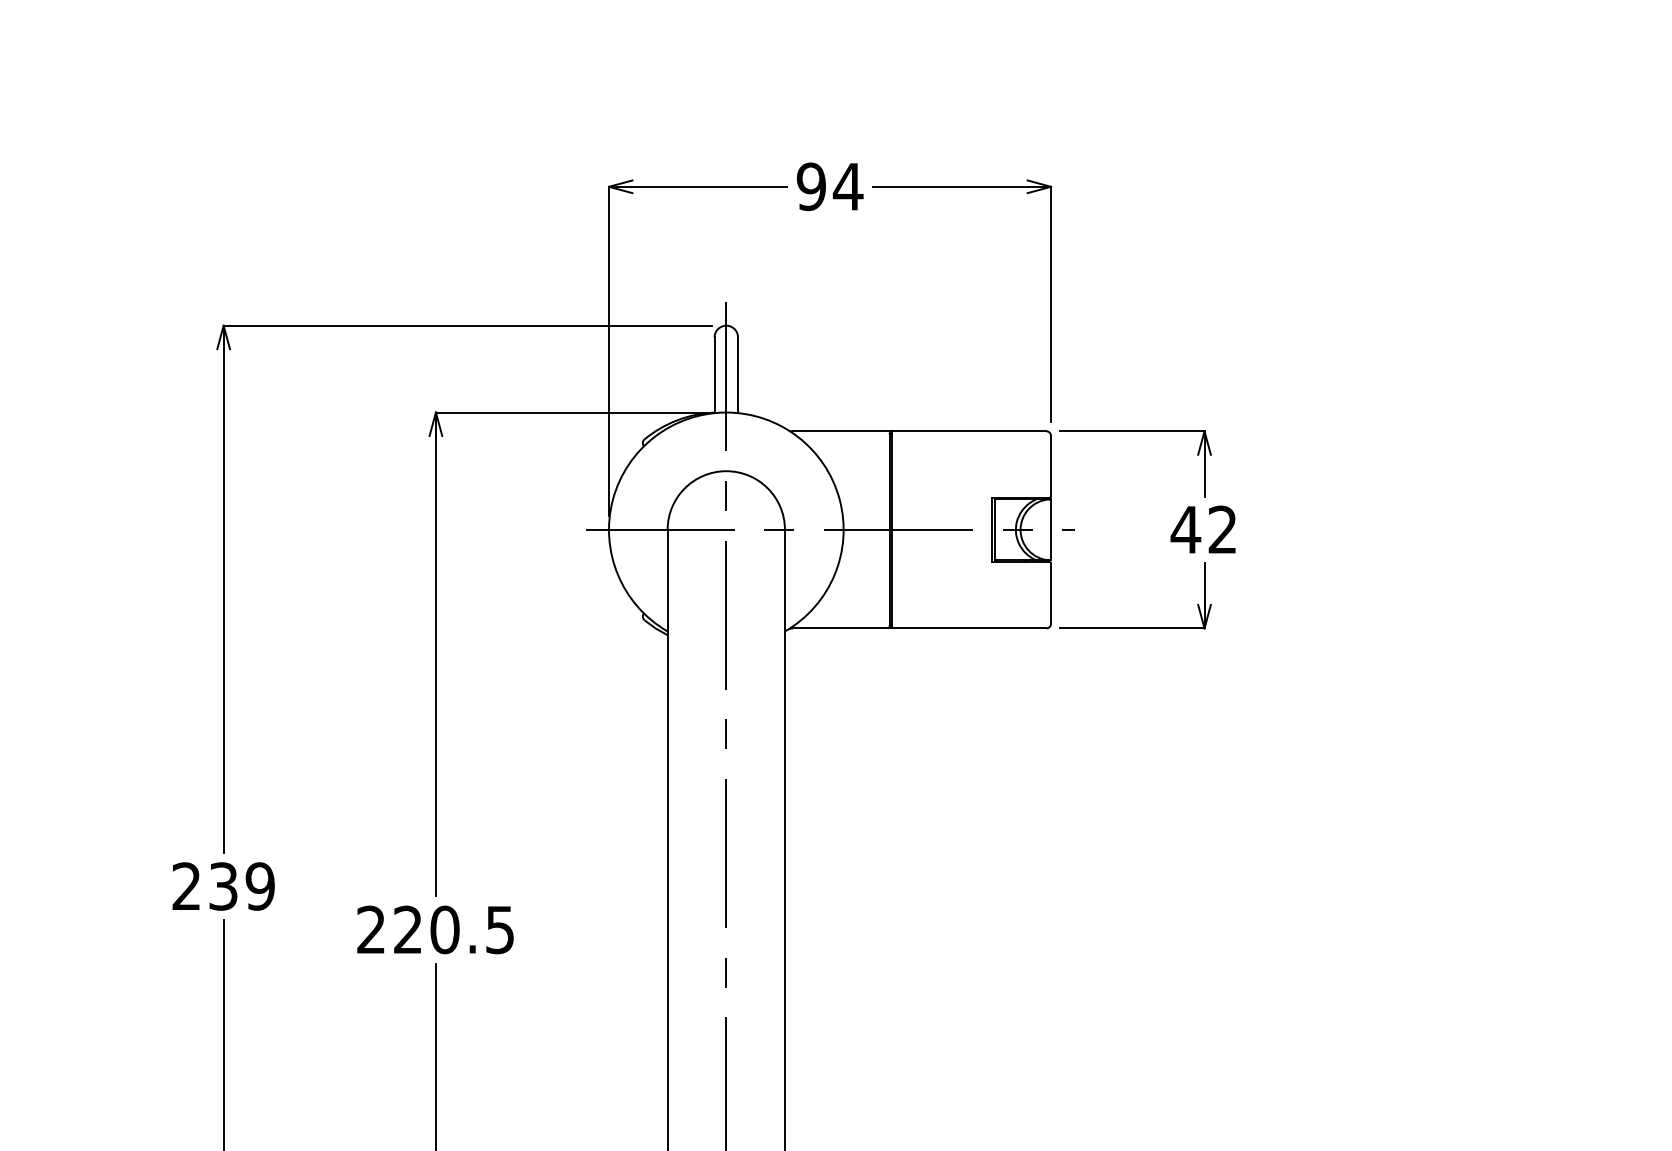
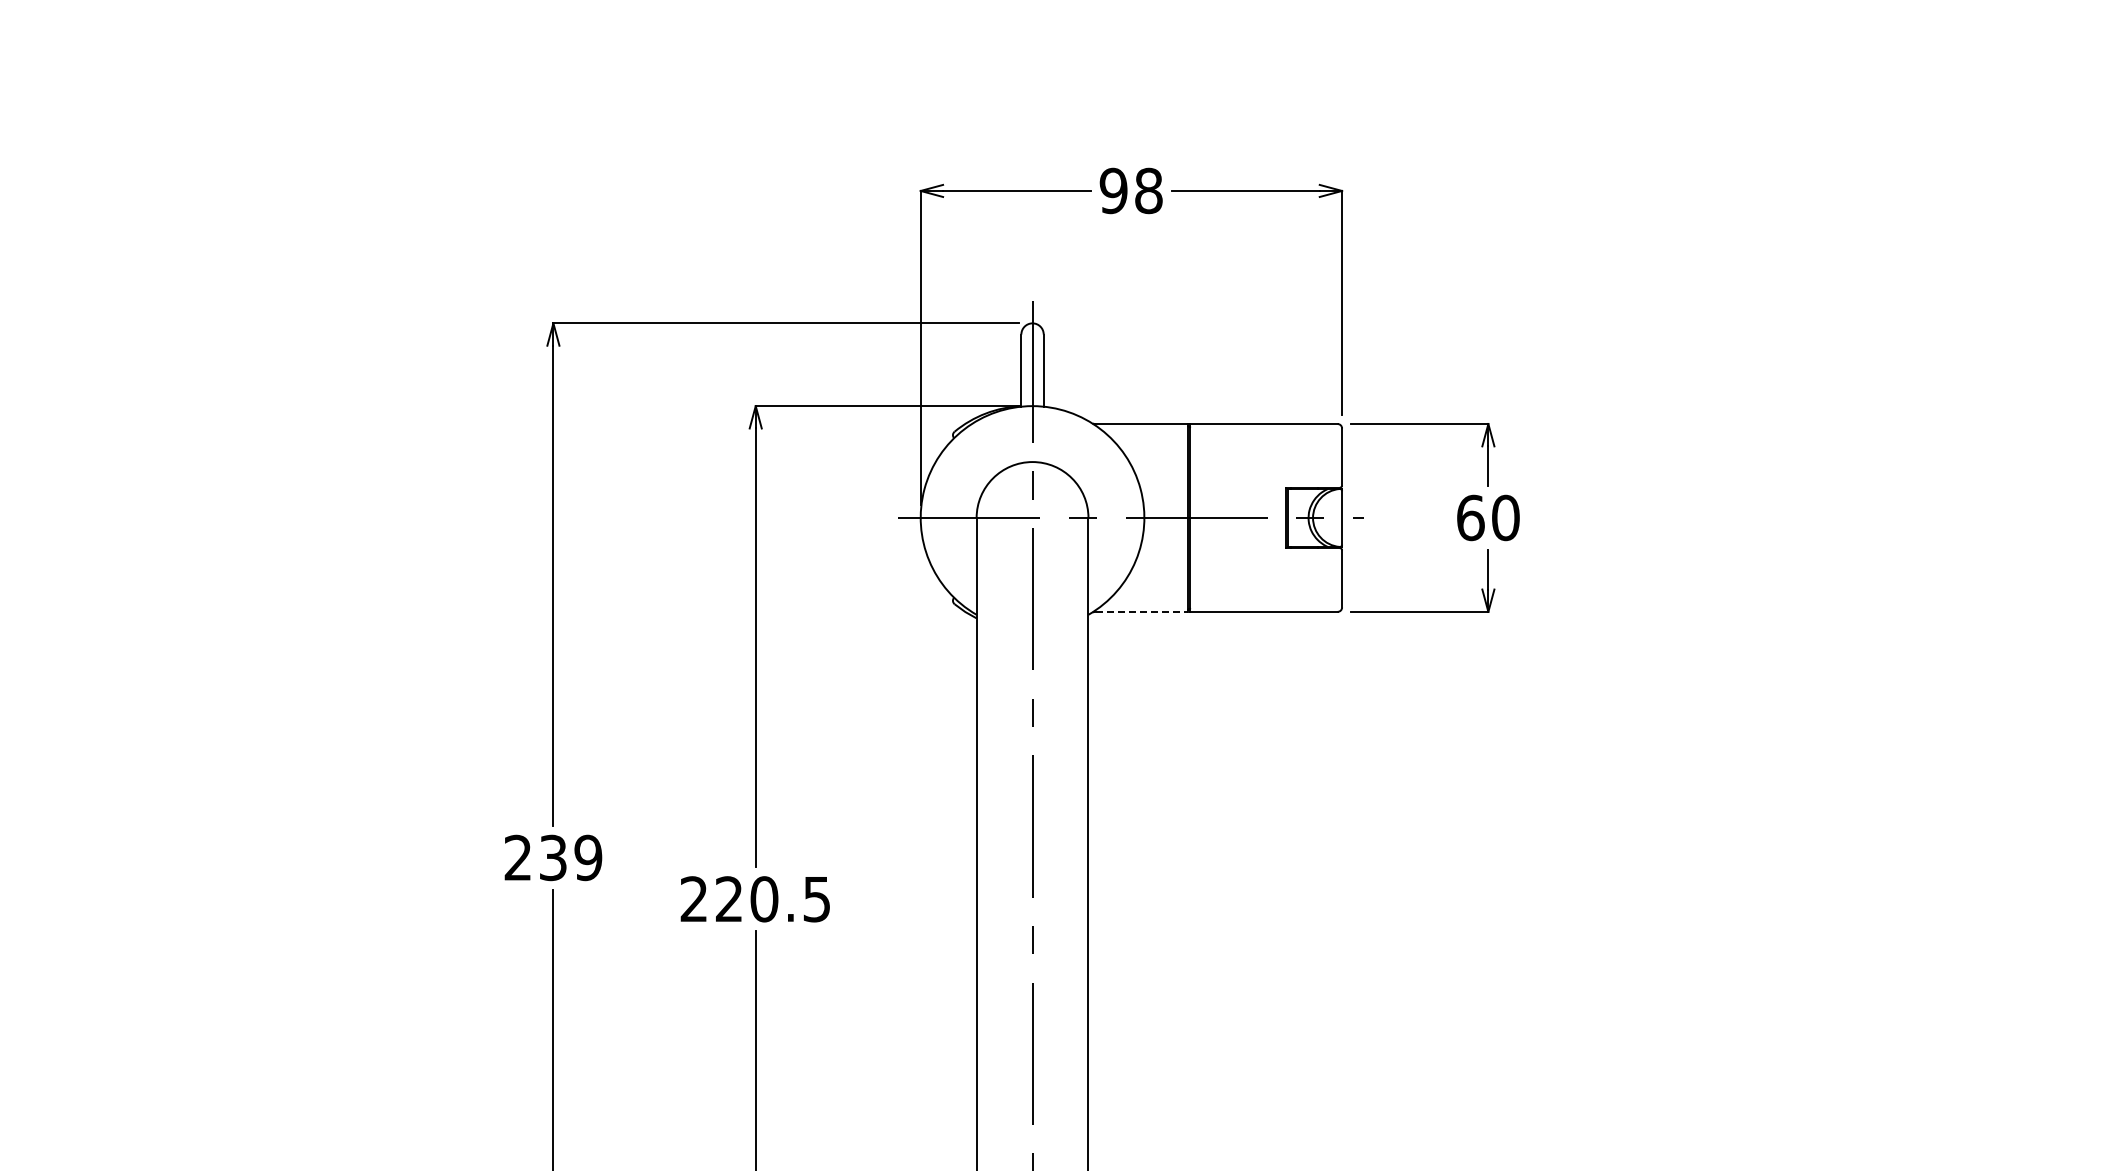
text: (847, 186) -> (1148, 190), 94 -> 98
text: (1203, 529) -> (1487, 517), 42 -> 60
line: (841, 627) -> (1142, 611), solid -> dashed

